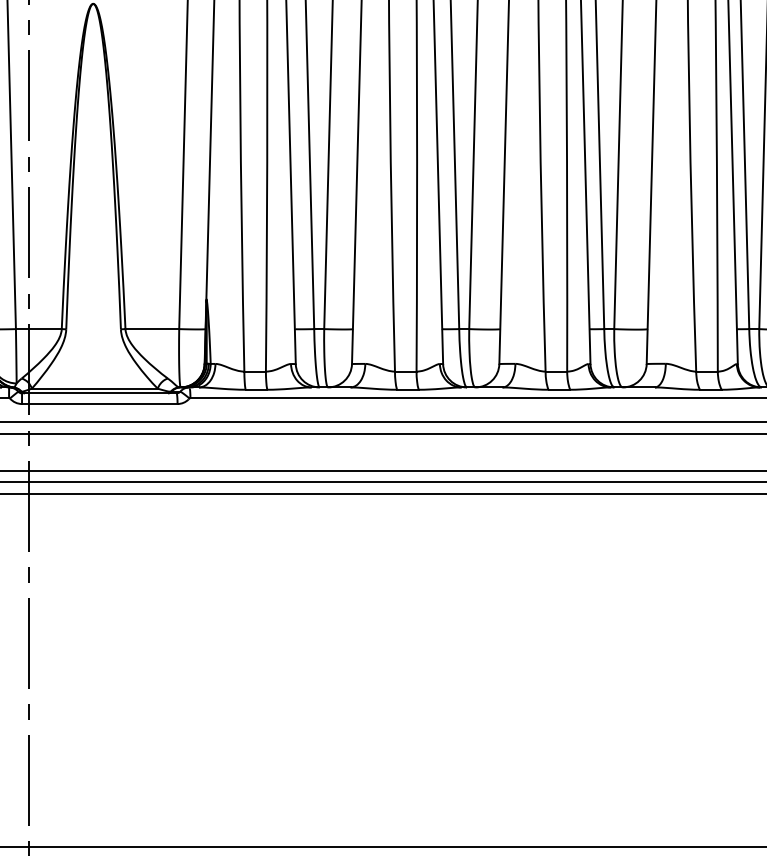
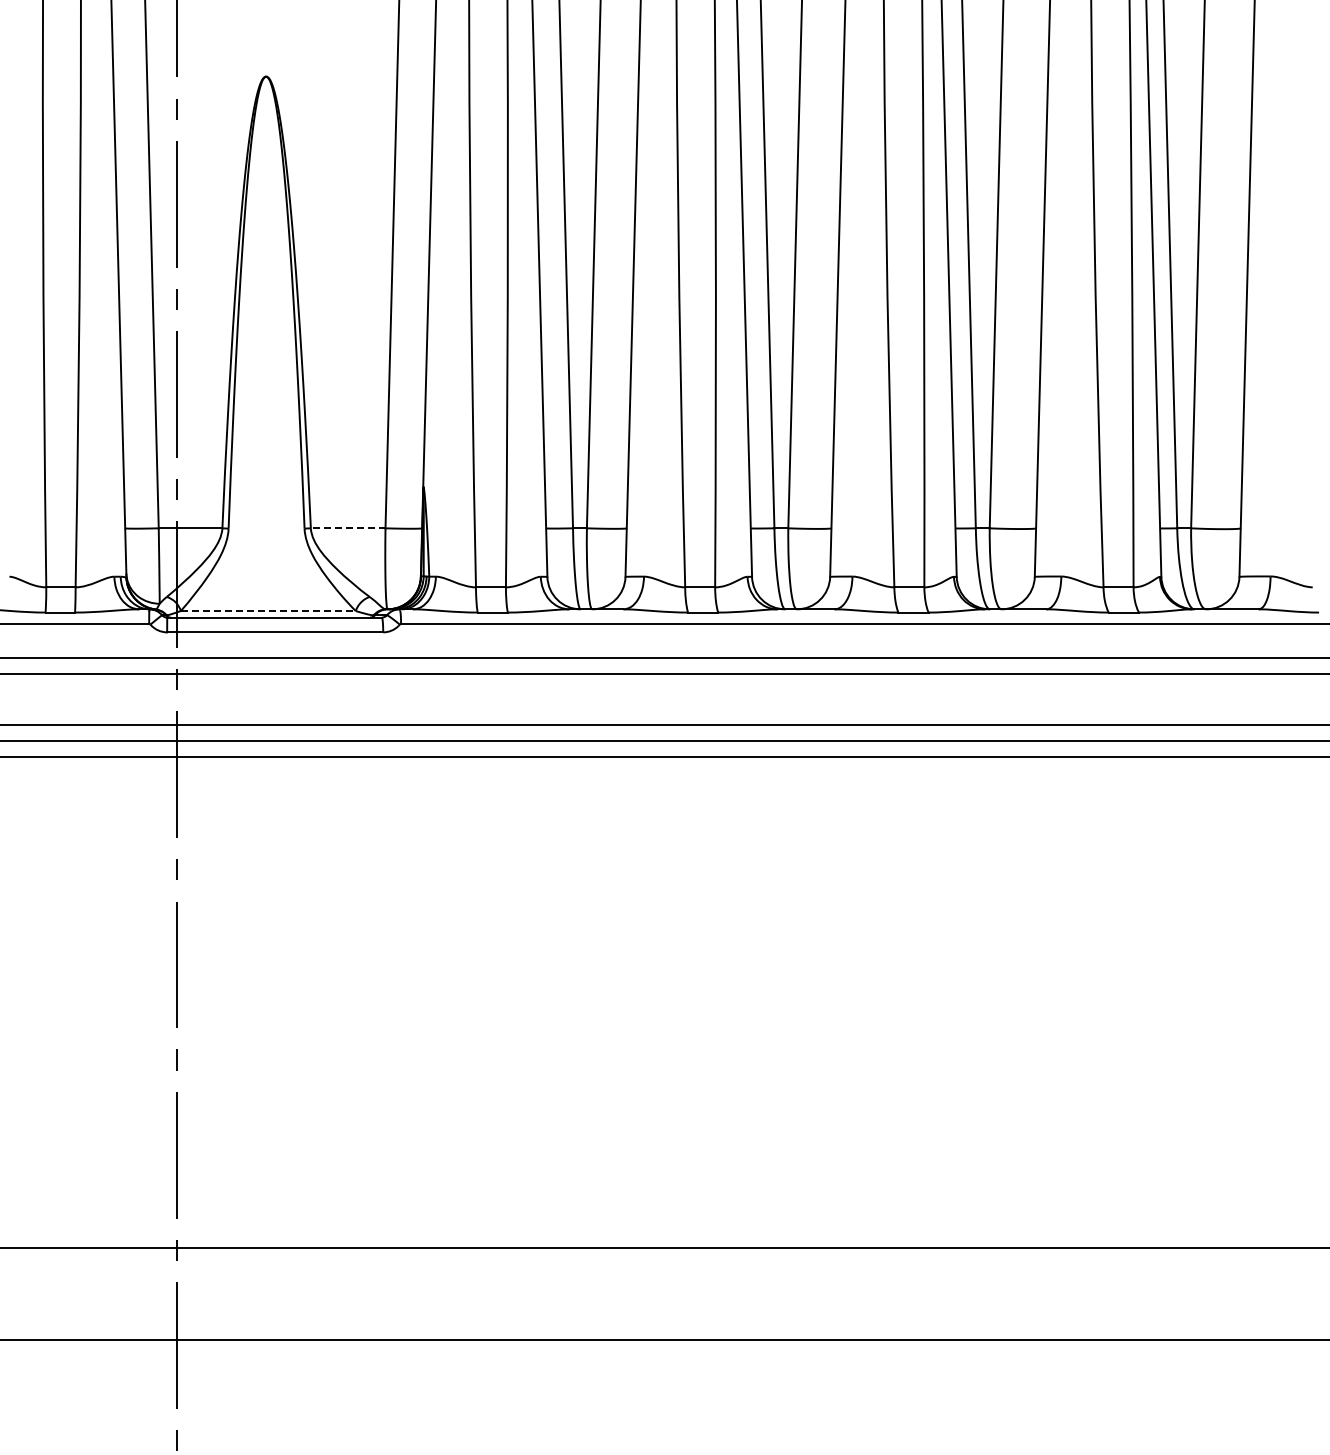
line: (151, 329) -> (347, 528), solid -> dashed
line: (94, 389) -> (268, 611), solid -> dashed

